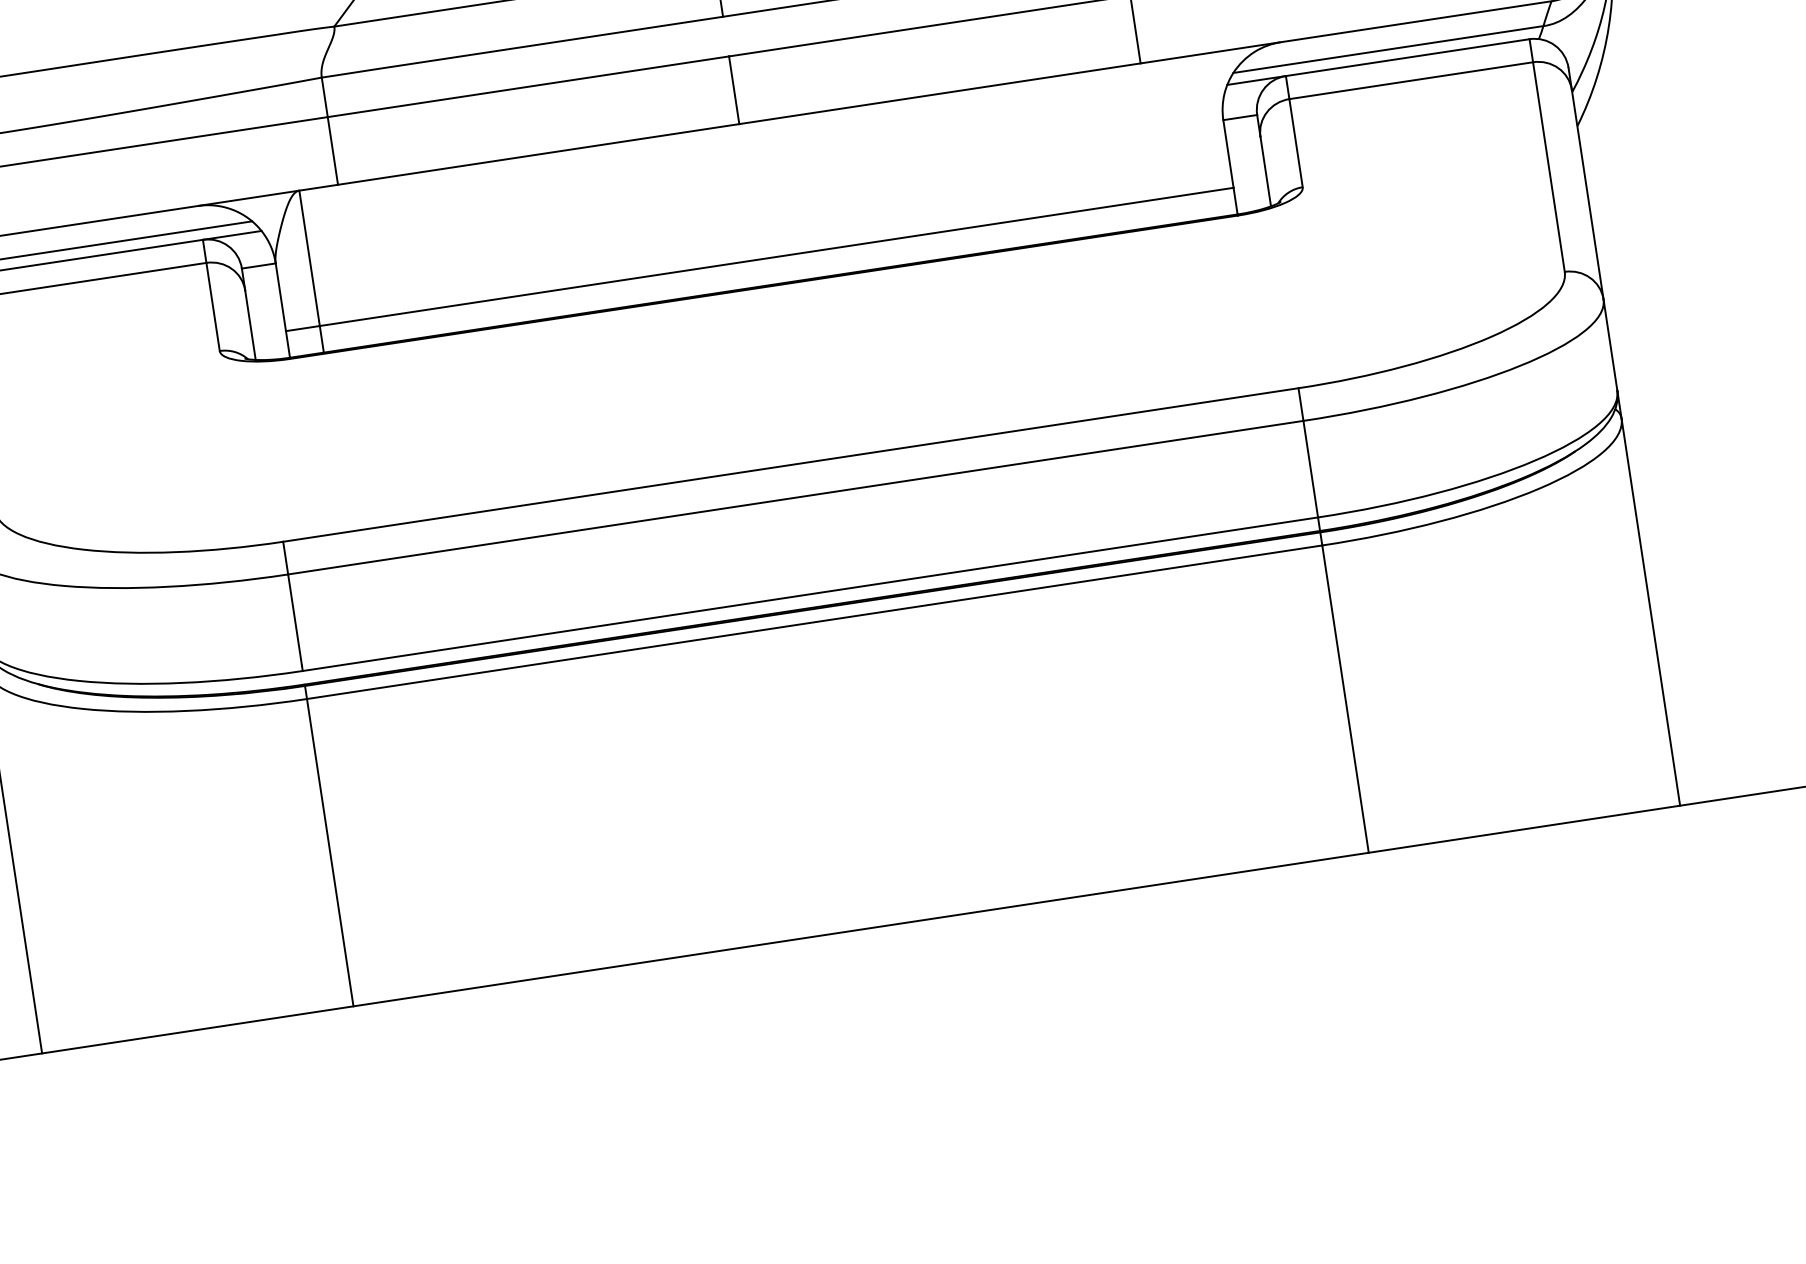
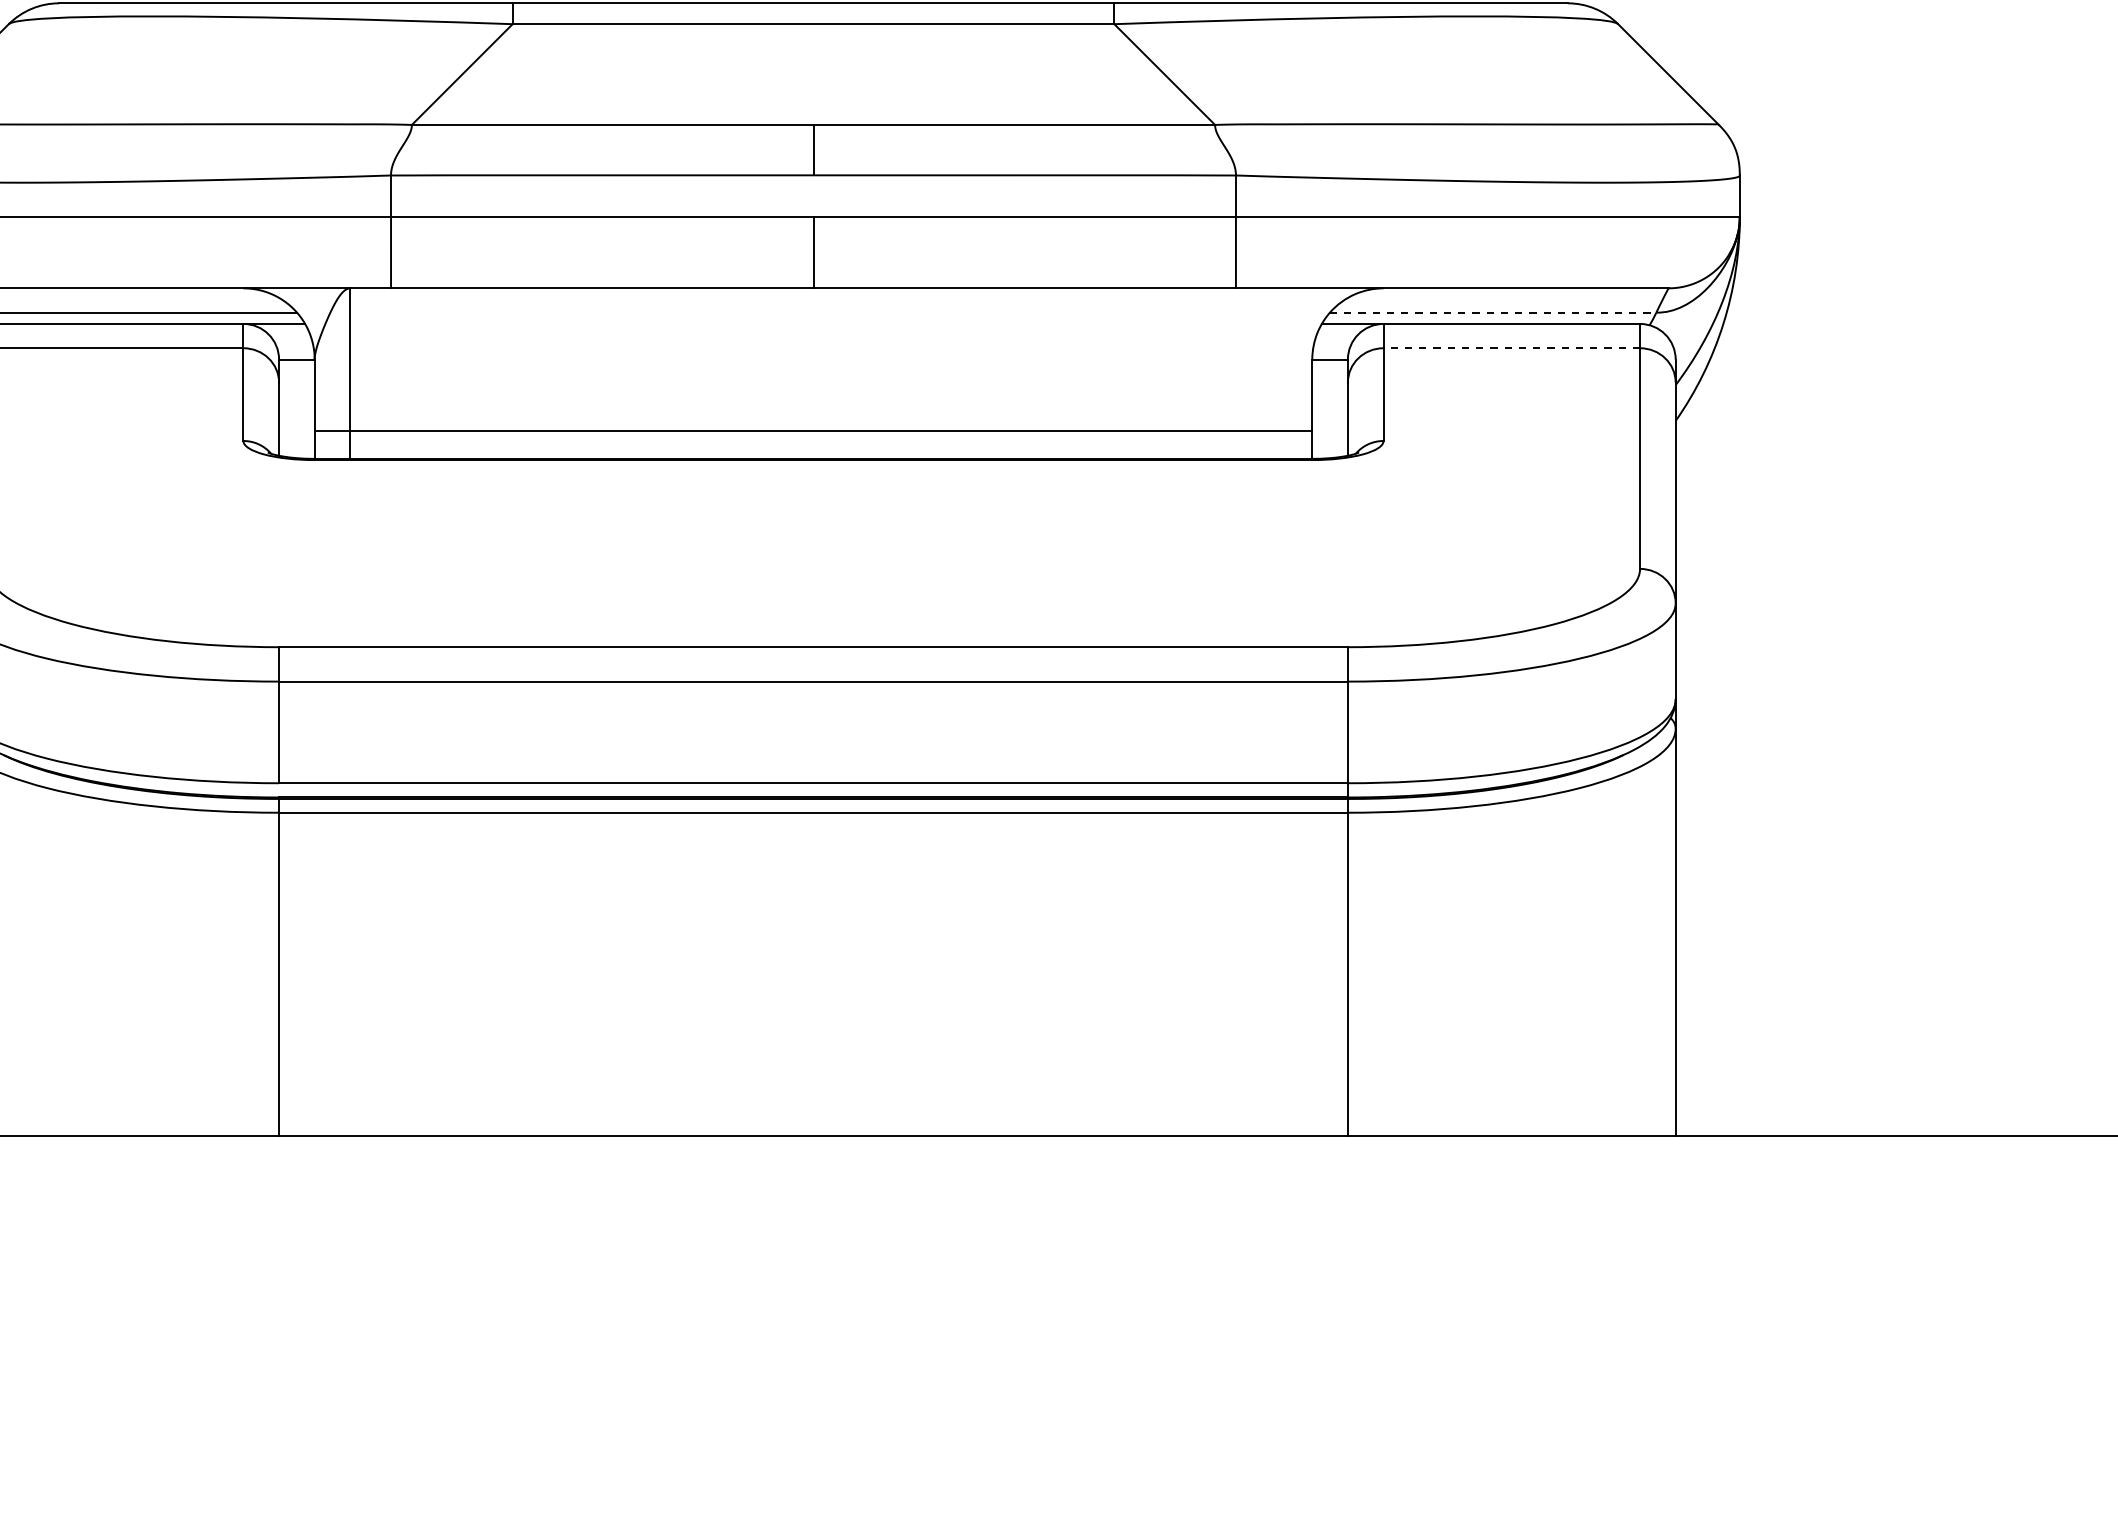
line: (1388, 49) -> (1493, 312), solid -> dashed
line: (1410, 80) -> (1511, 348), solid -> dashed

